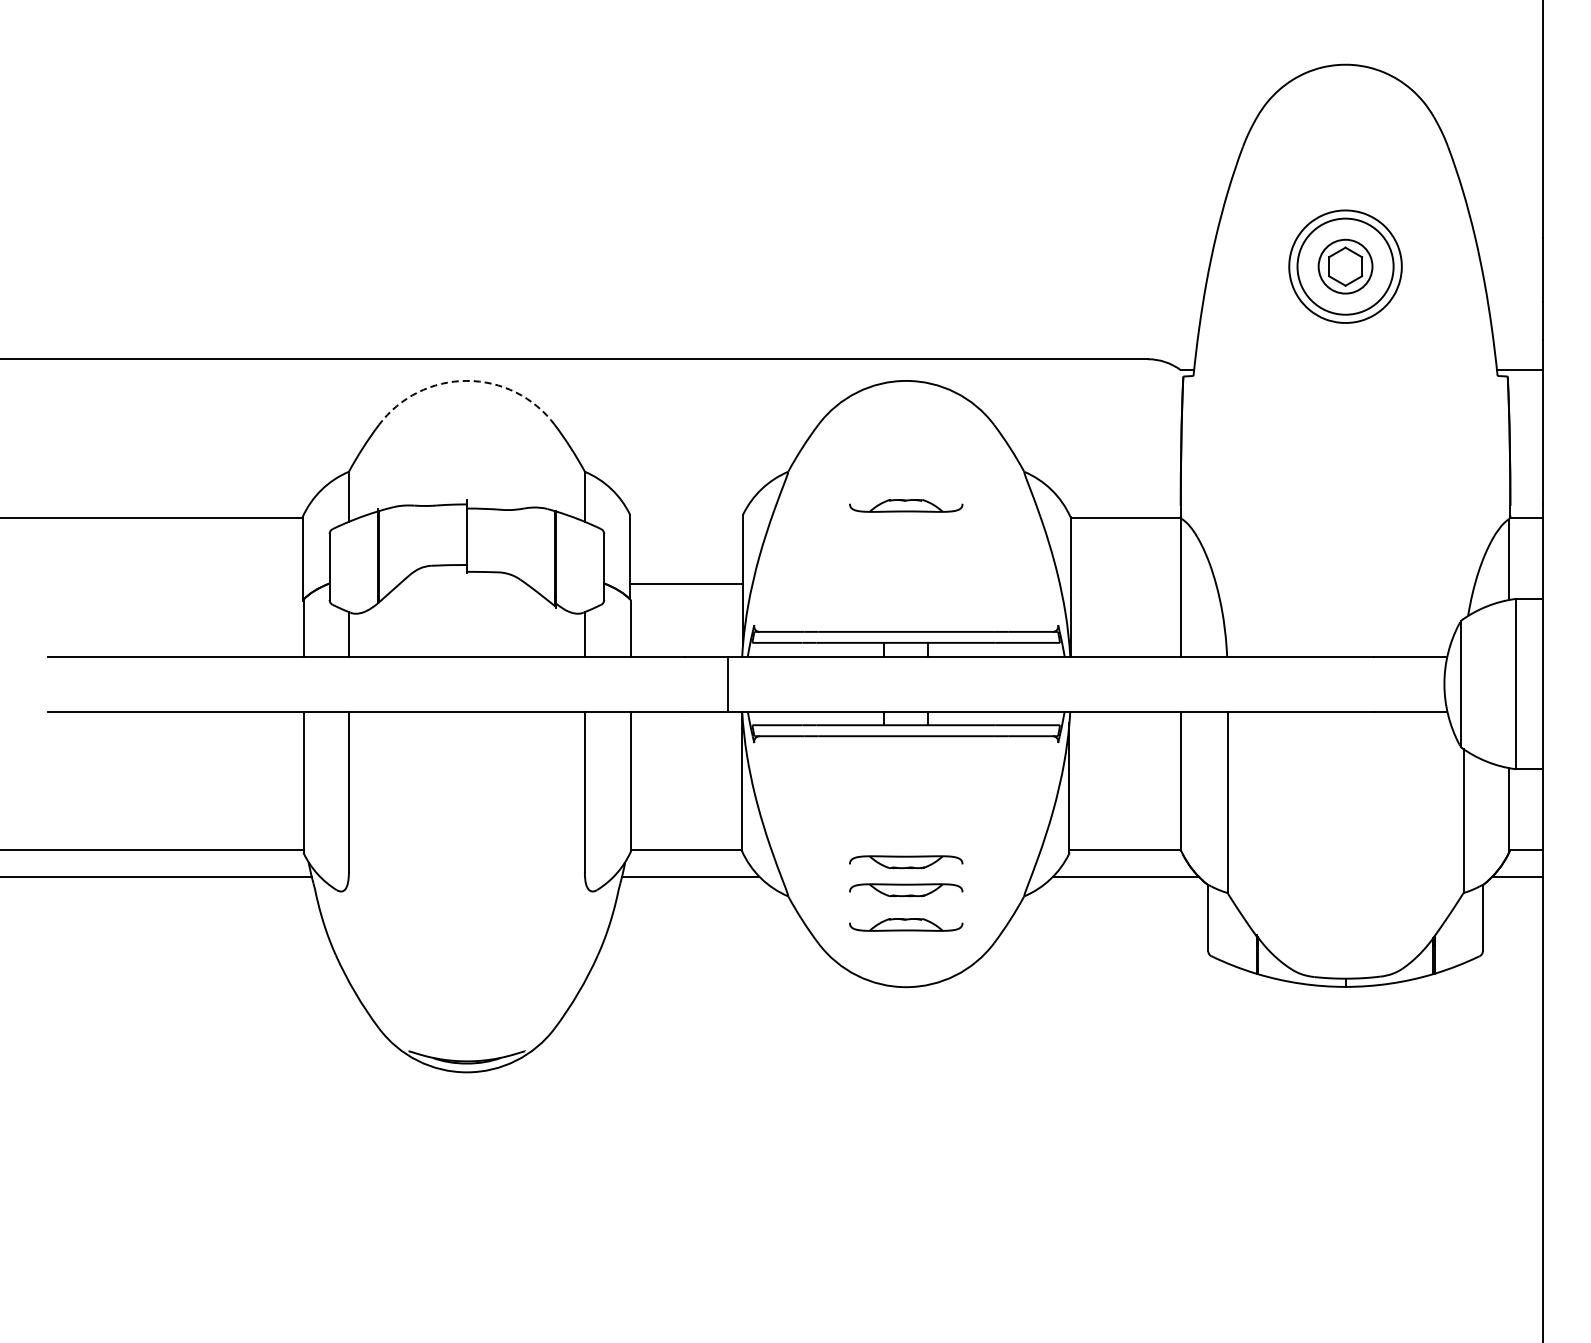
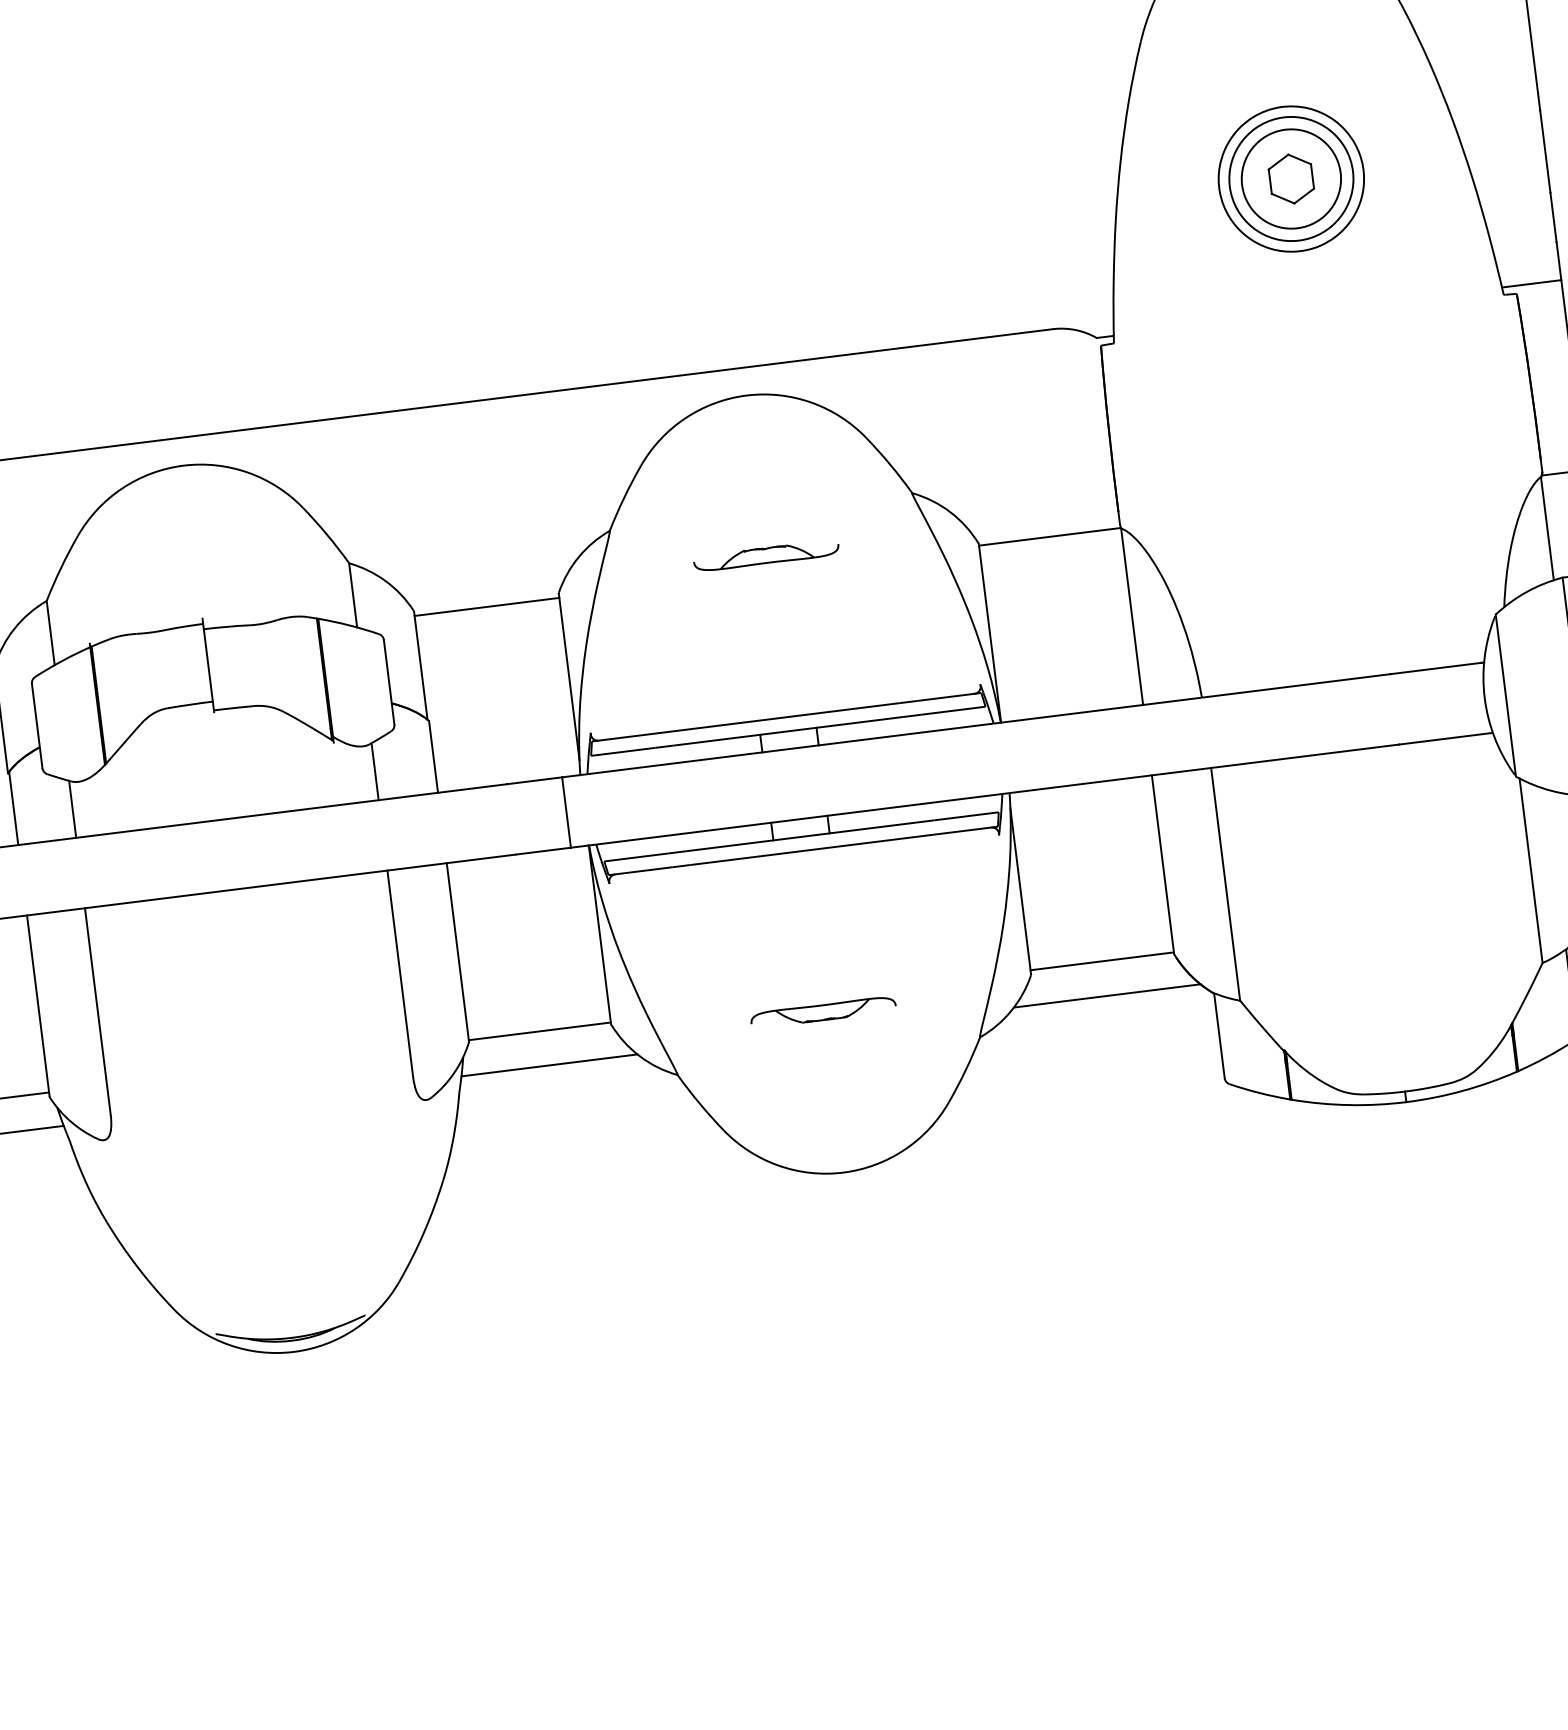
circle: (1345, 266) -> (1291, 178), size x1.43
arc: (466, 380) -> (182, 465), dashed -> solid
line: (686, 584) -> (486, 606), moved
part: (906, 889) -> (828, 1047), removed
part: (906, 924) -> (833, 1092), removed

